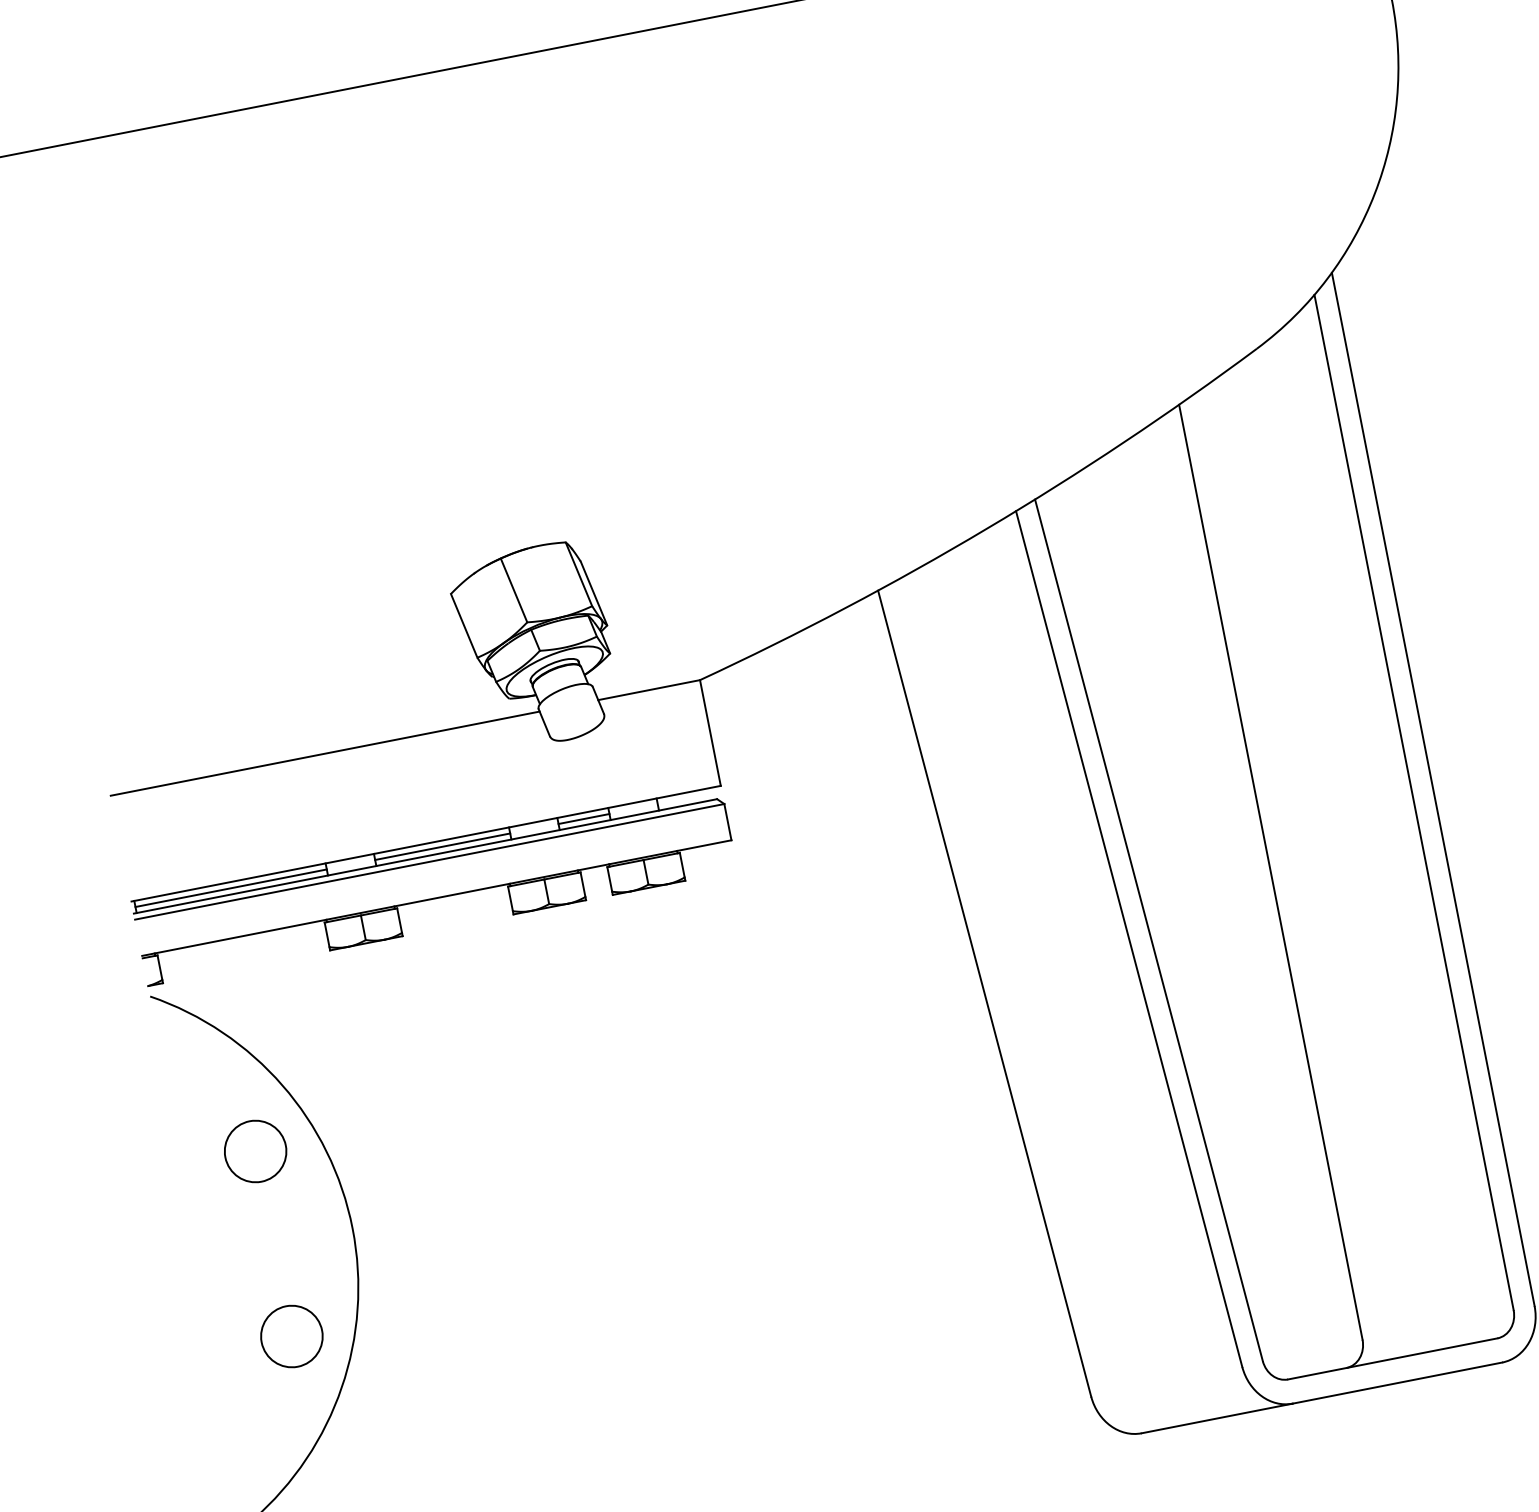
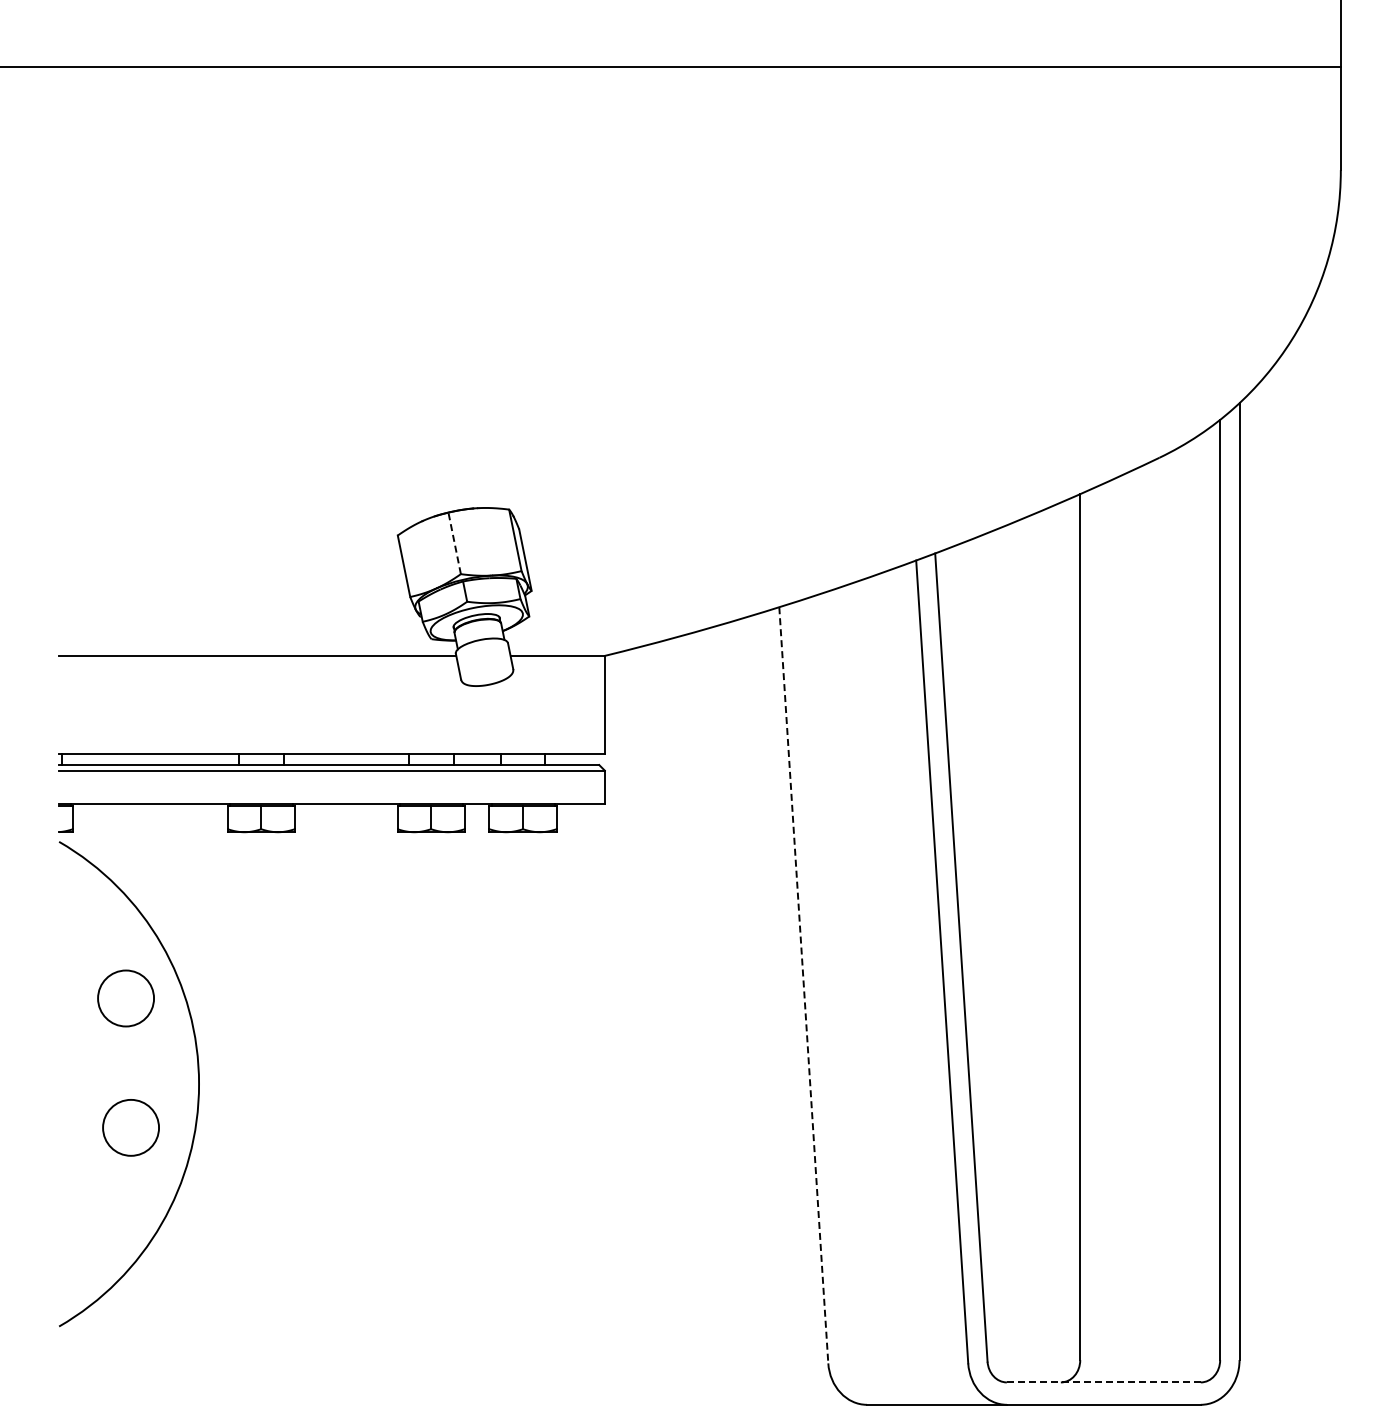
line: (513, 589) -> (454, 542), solid -> dashed
line: (583, 819) -> (476, 759), removed
line: (441, 846) -> (345, 759), removed
line: (230, 888) -> (149, 759), removed
line: (984, 993) -> (803, 985), solid -> dashed
circle: (291, 1336) -> (130, 1127), moved
line: (1392, 1359) -> (1103, 1382), solid -> dashed

